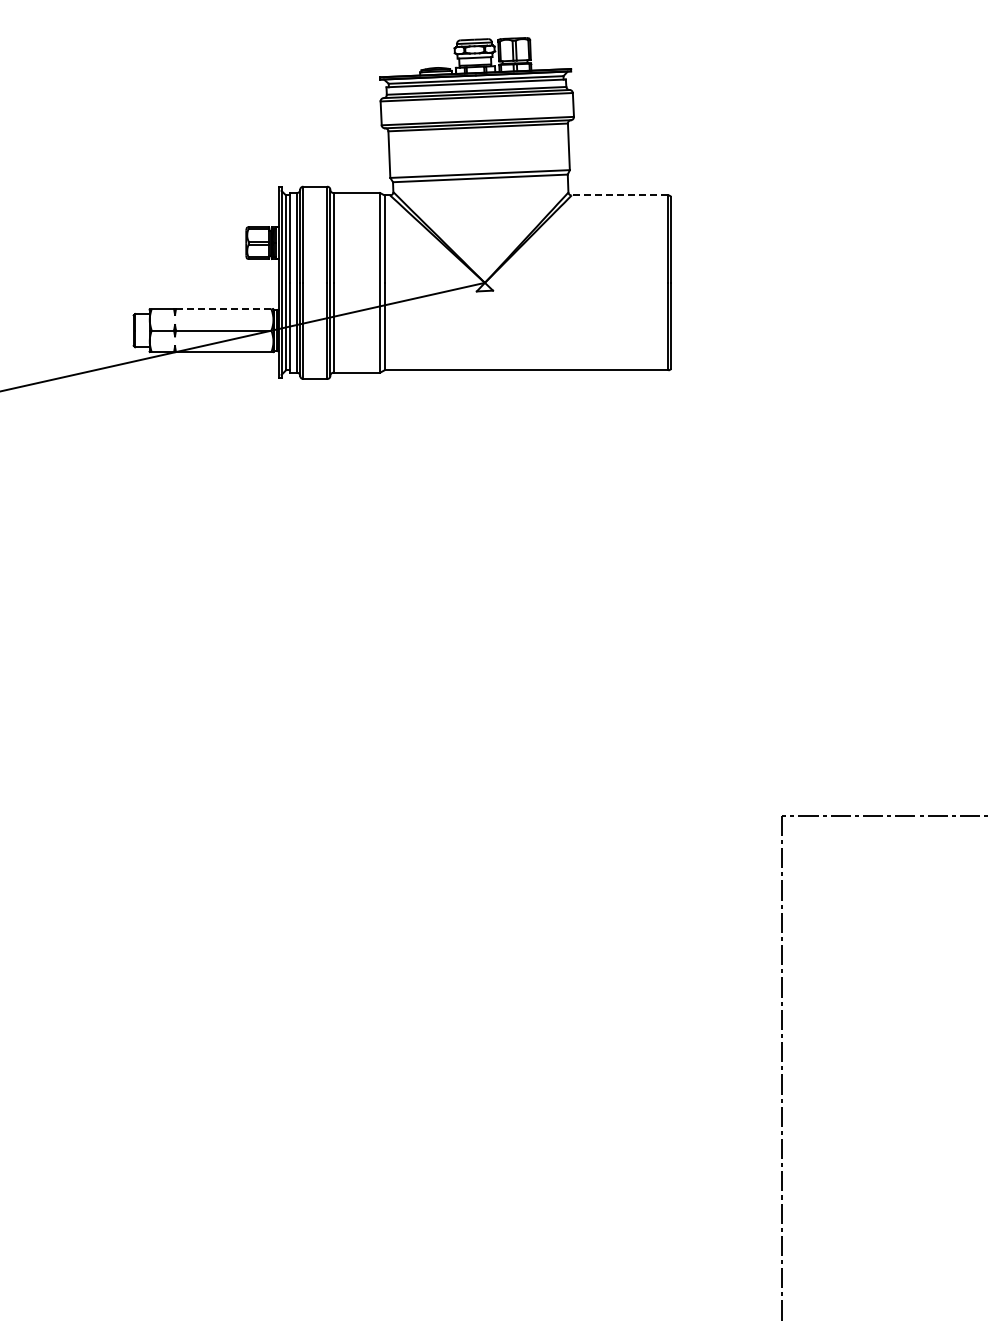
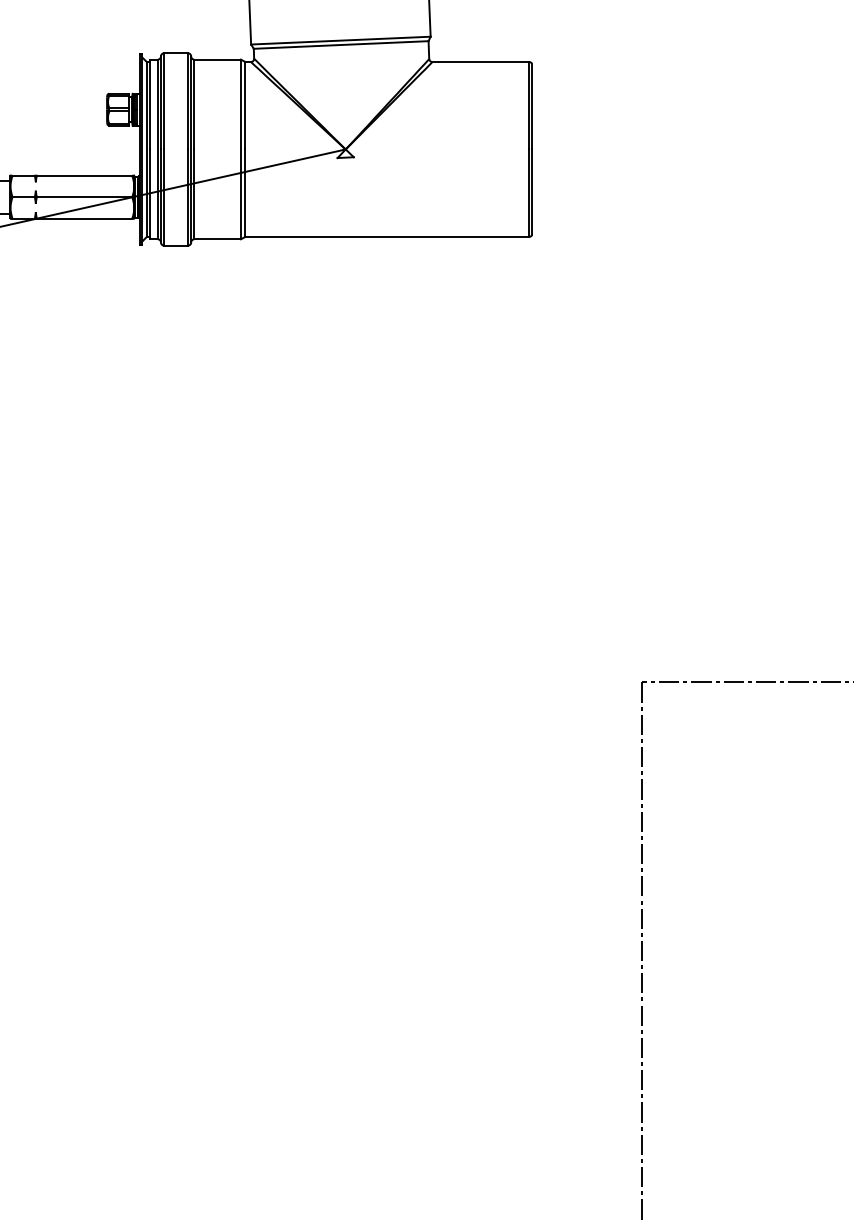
line: (619, 195) -> (480, 62), dashed -> solid
line: (223, 309) -> (84, 176), dashed -> solid

